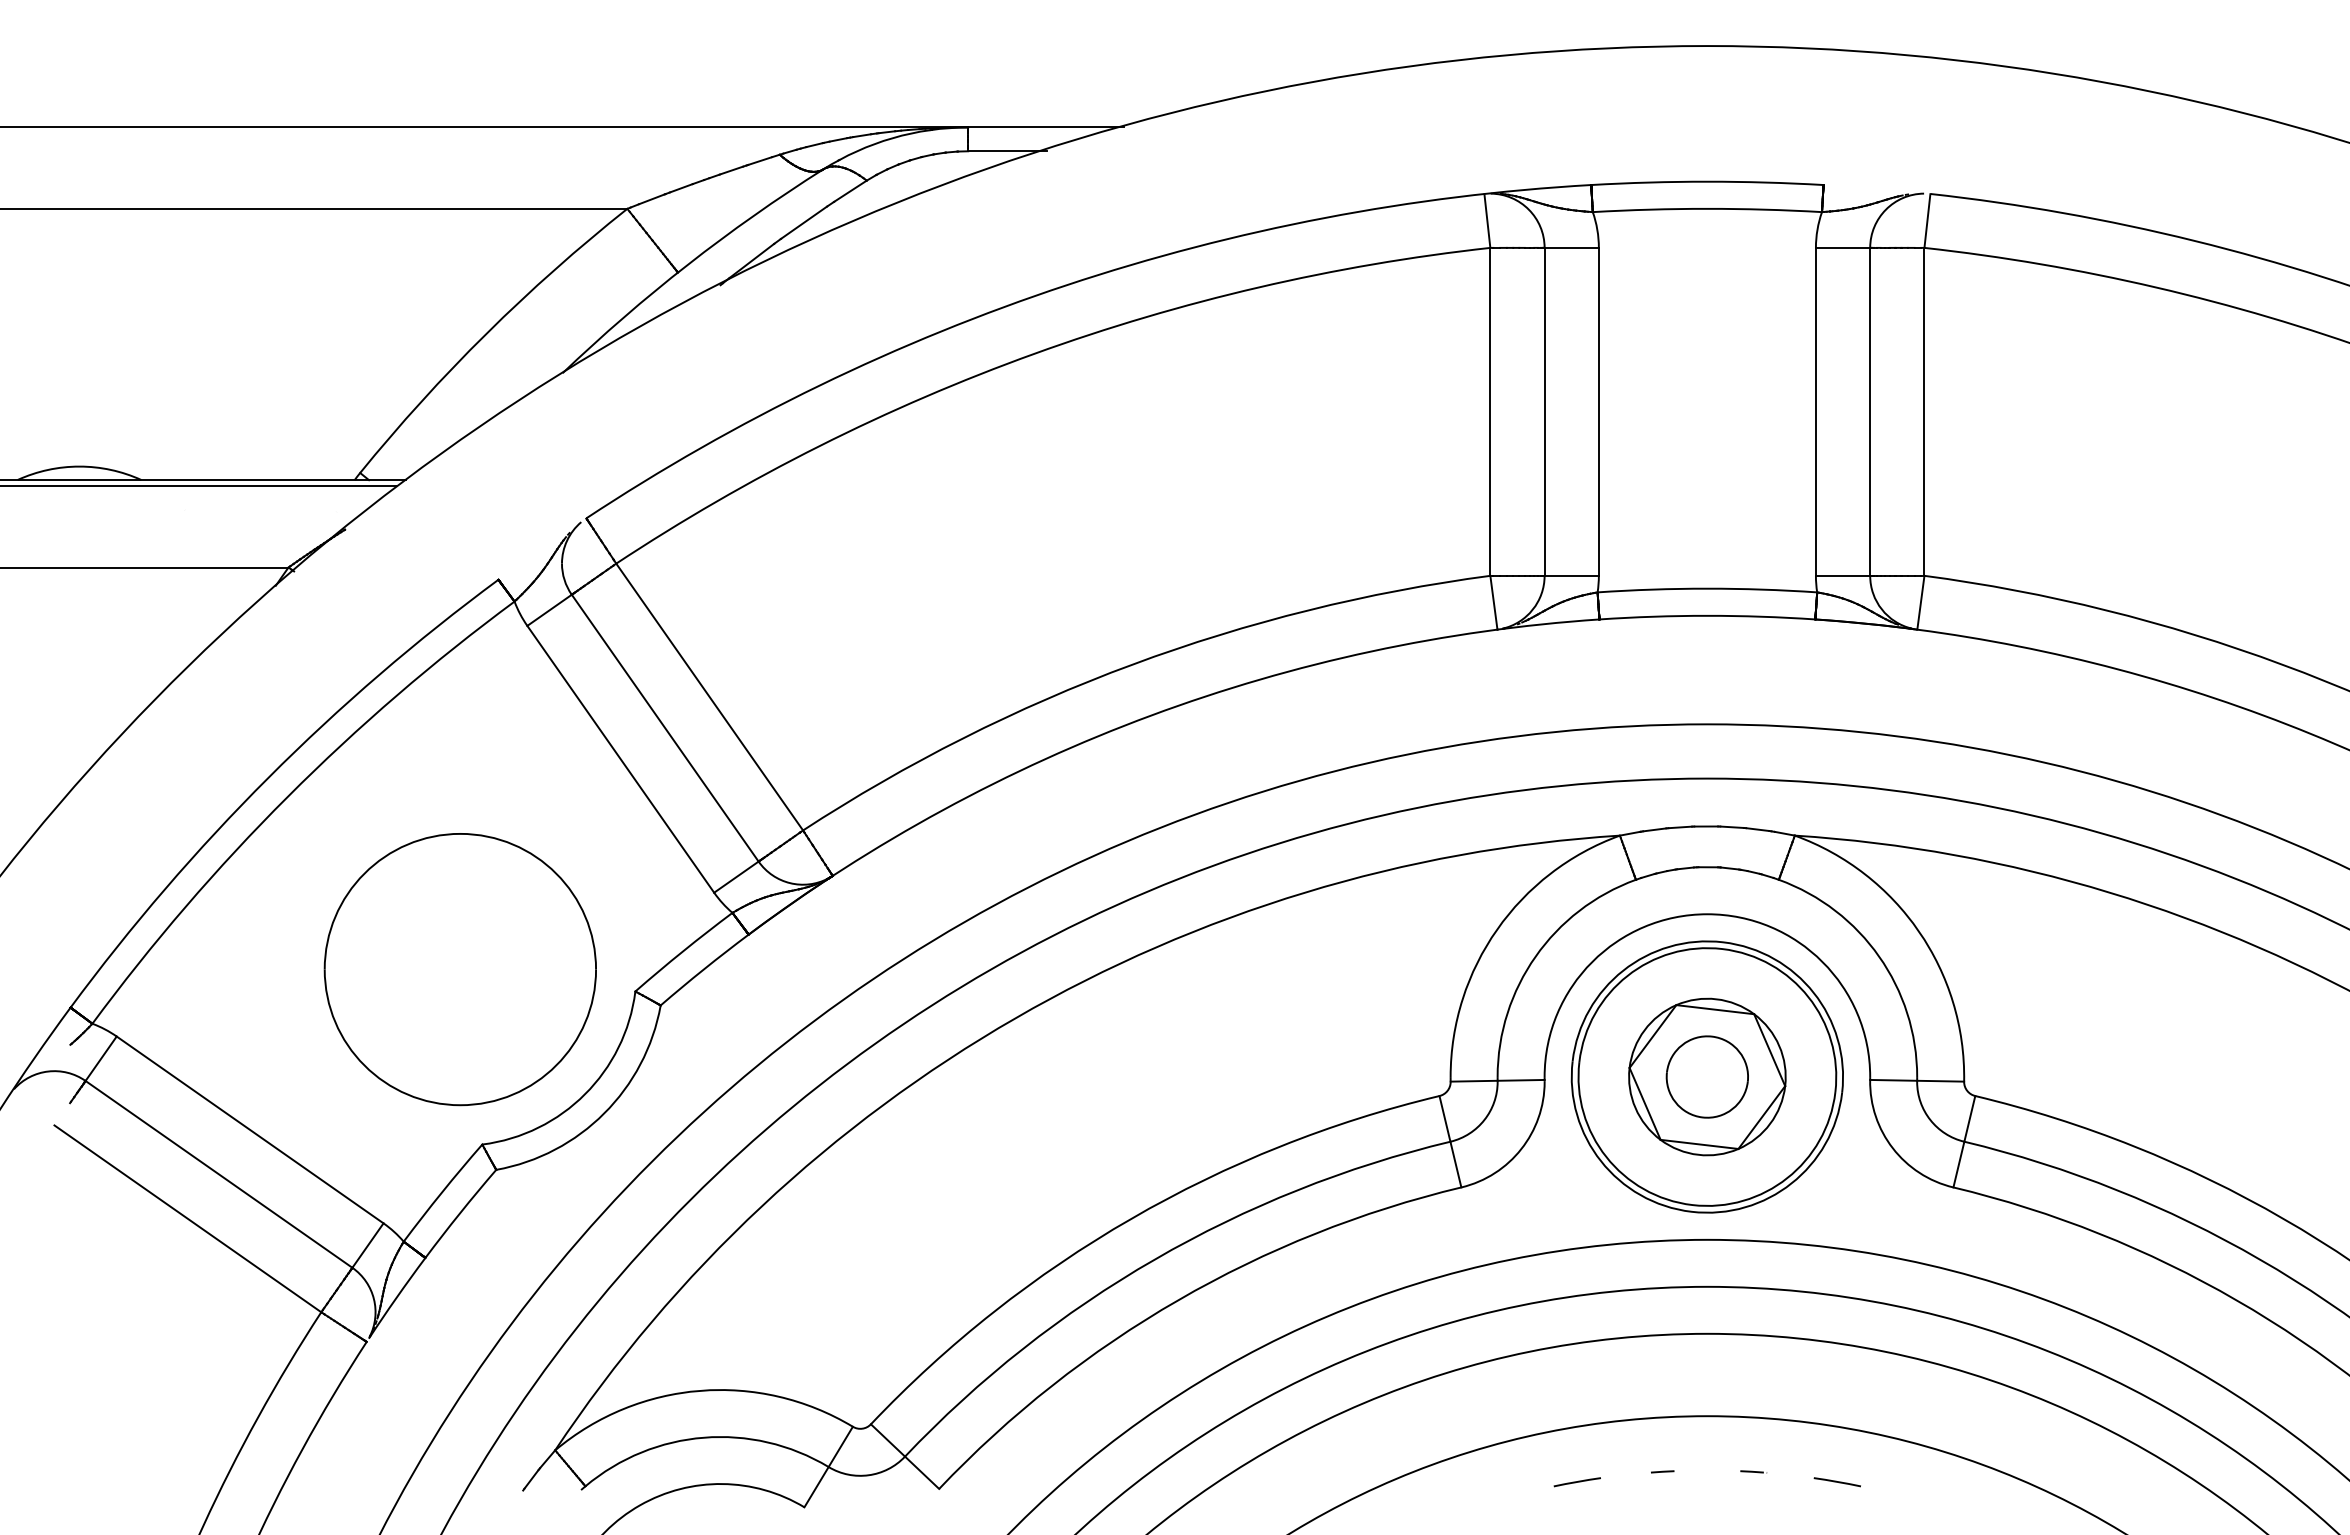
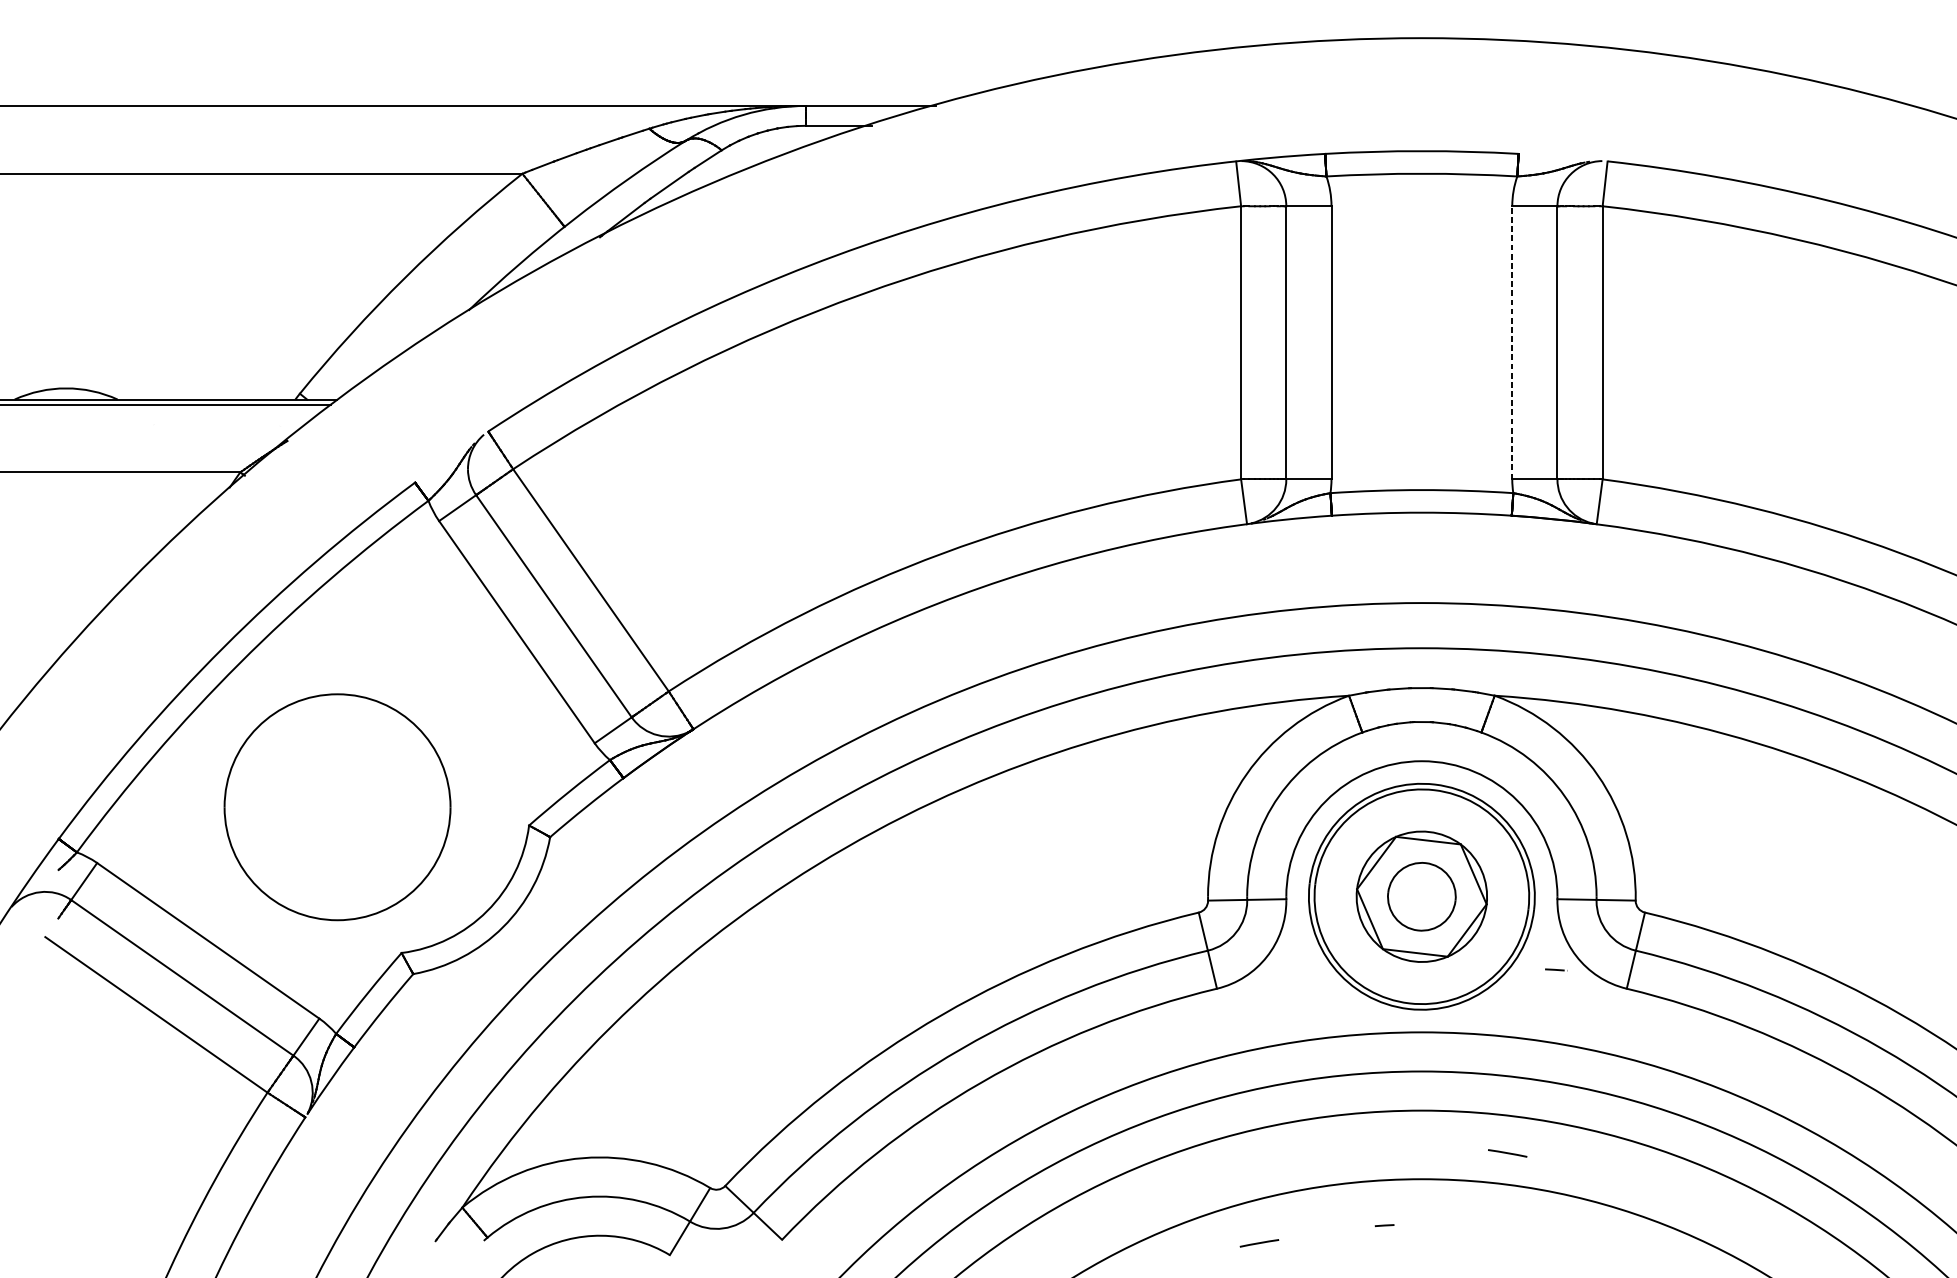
line: (1815, 411) -> (1511, 342), solid -> dashed
part: (459, 969) -> (336, 807), moved
line: (1753, 1471) -> (1556, 969), moved
line: (1576, 1482) -> (1258, 1243), moved
line: (1836, 1482) -> (1506, 1153), moved

